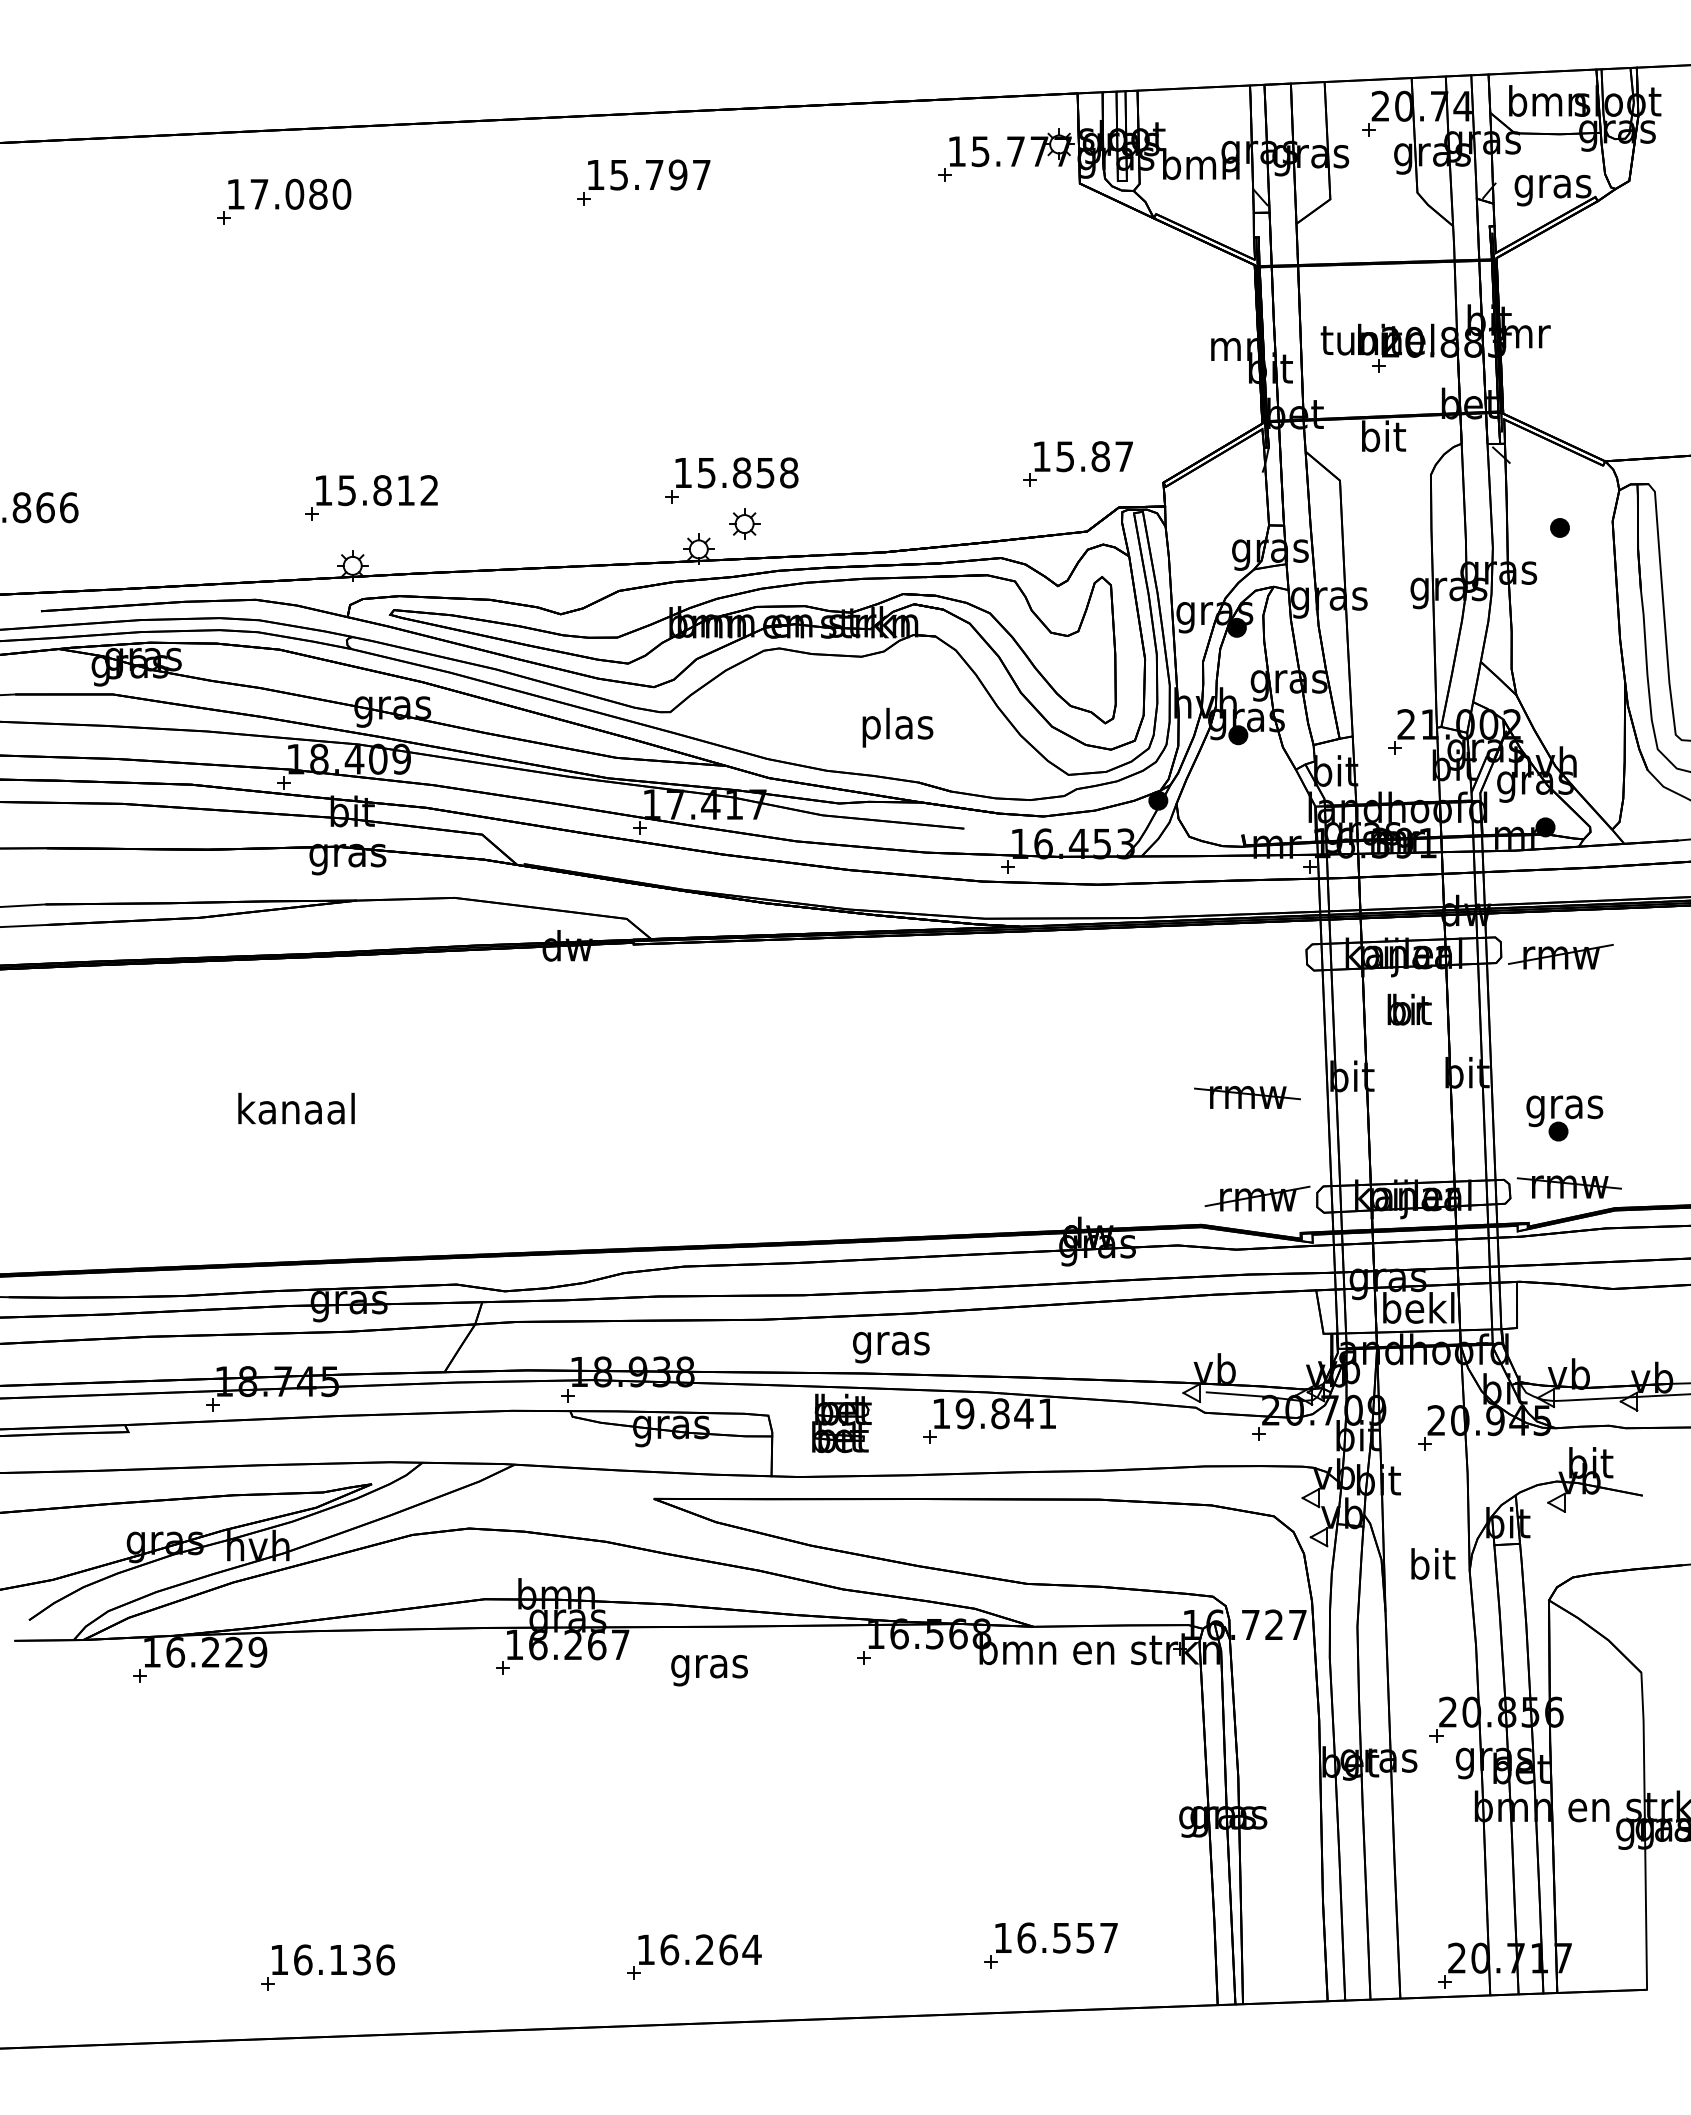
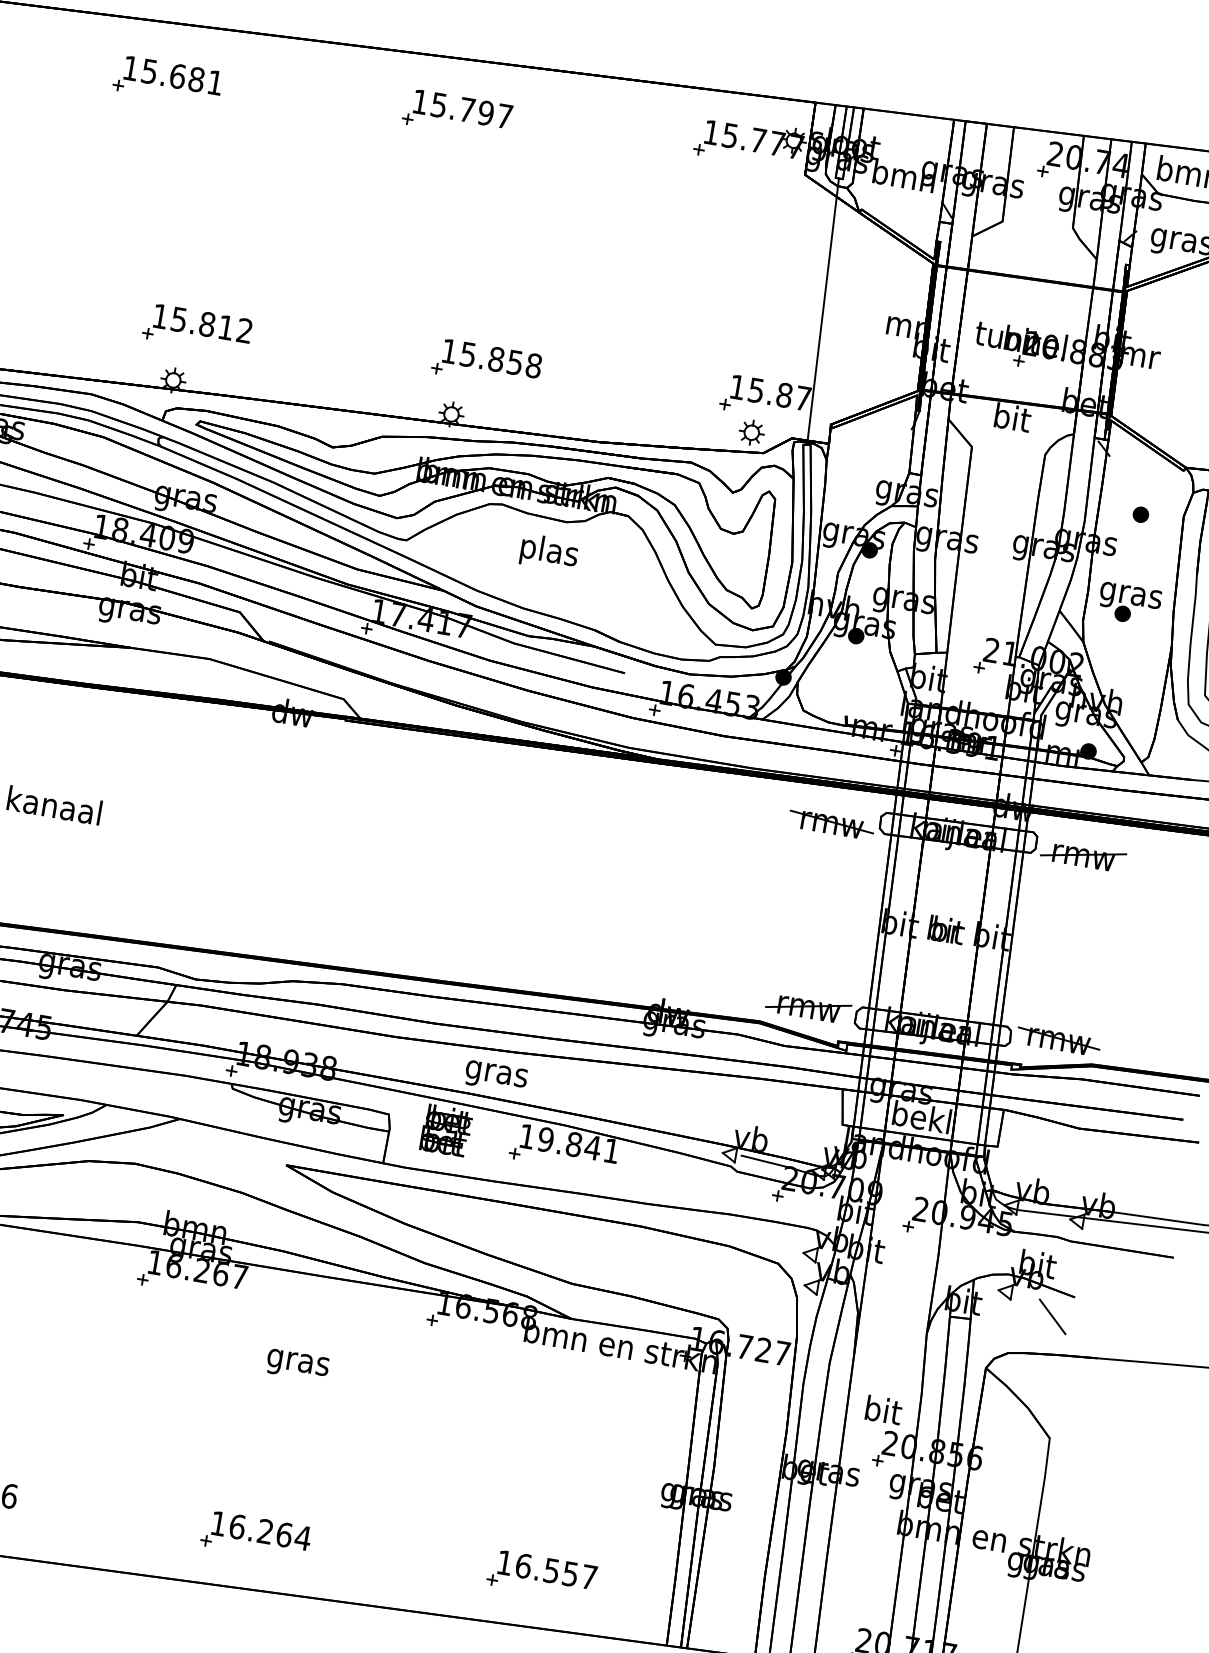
text: (300, 193) -> (182, 76), 17.080 -> 15.681
line: (1129, 346) -> (822, 311), added
part: (744, 523) -> (751, 432), moved
text: (897, 727) -> (549, 552), moved
text: (1409, 1009) -> (946, 929), moved
part: (1247, 1097) -> (831, 824), moved
part: (1564, 1118) -> (1129, 604), moved
line: (1619, 1523) -> (1052, 1316), added
text: (1433, 1563) -> (884, 1409), moved
text: (709, 1670) -> (297, 1365), moved

